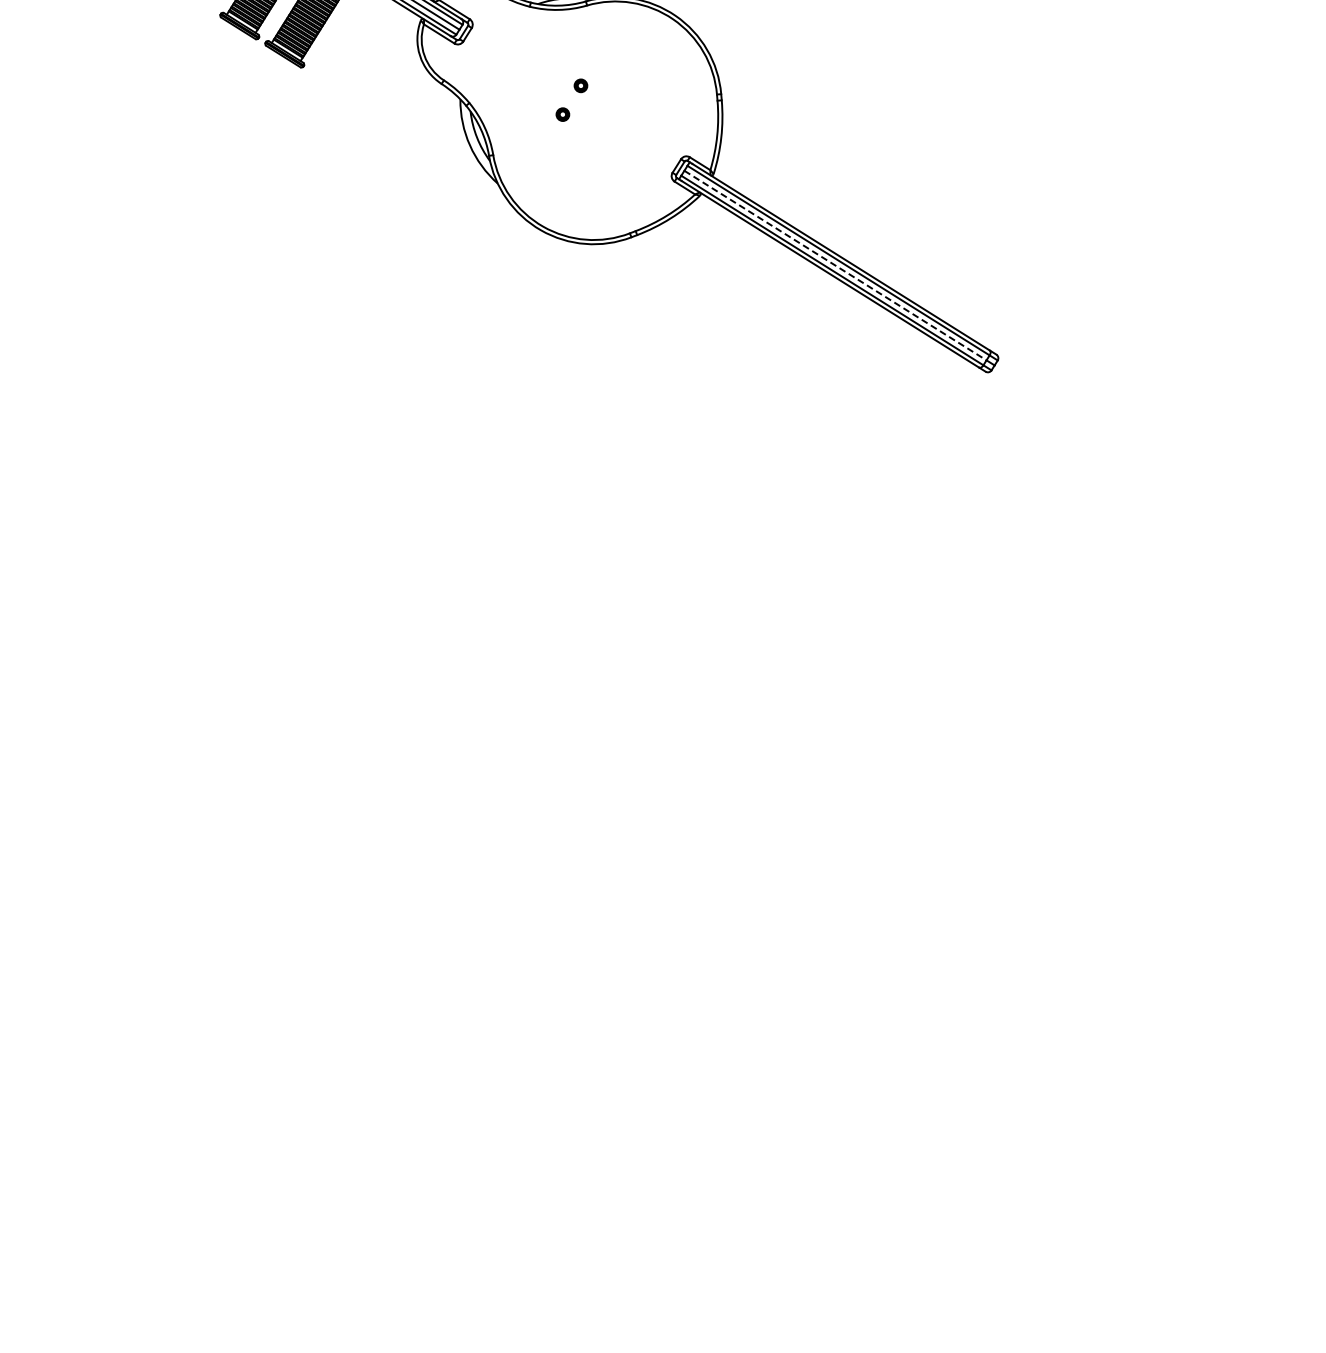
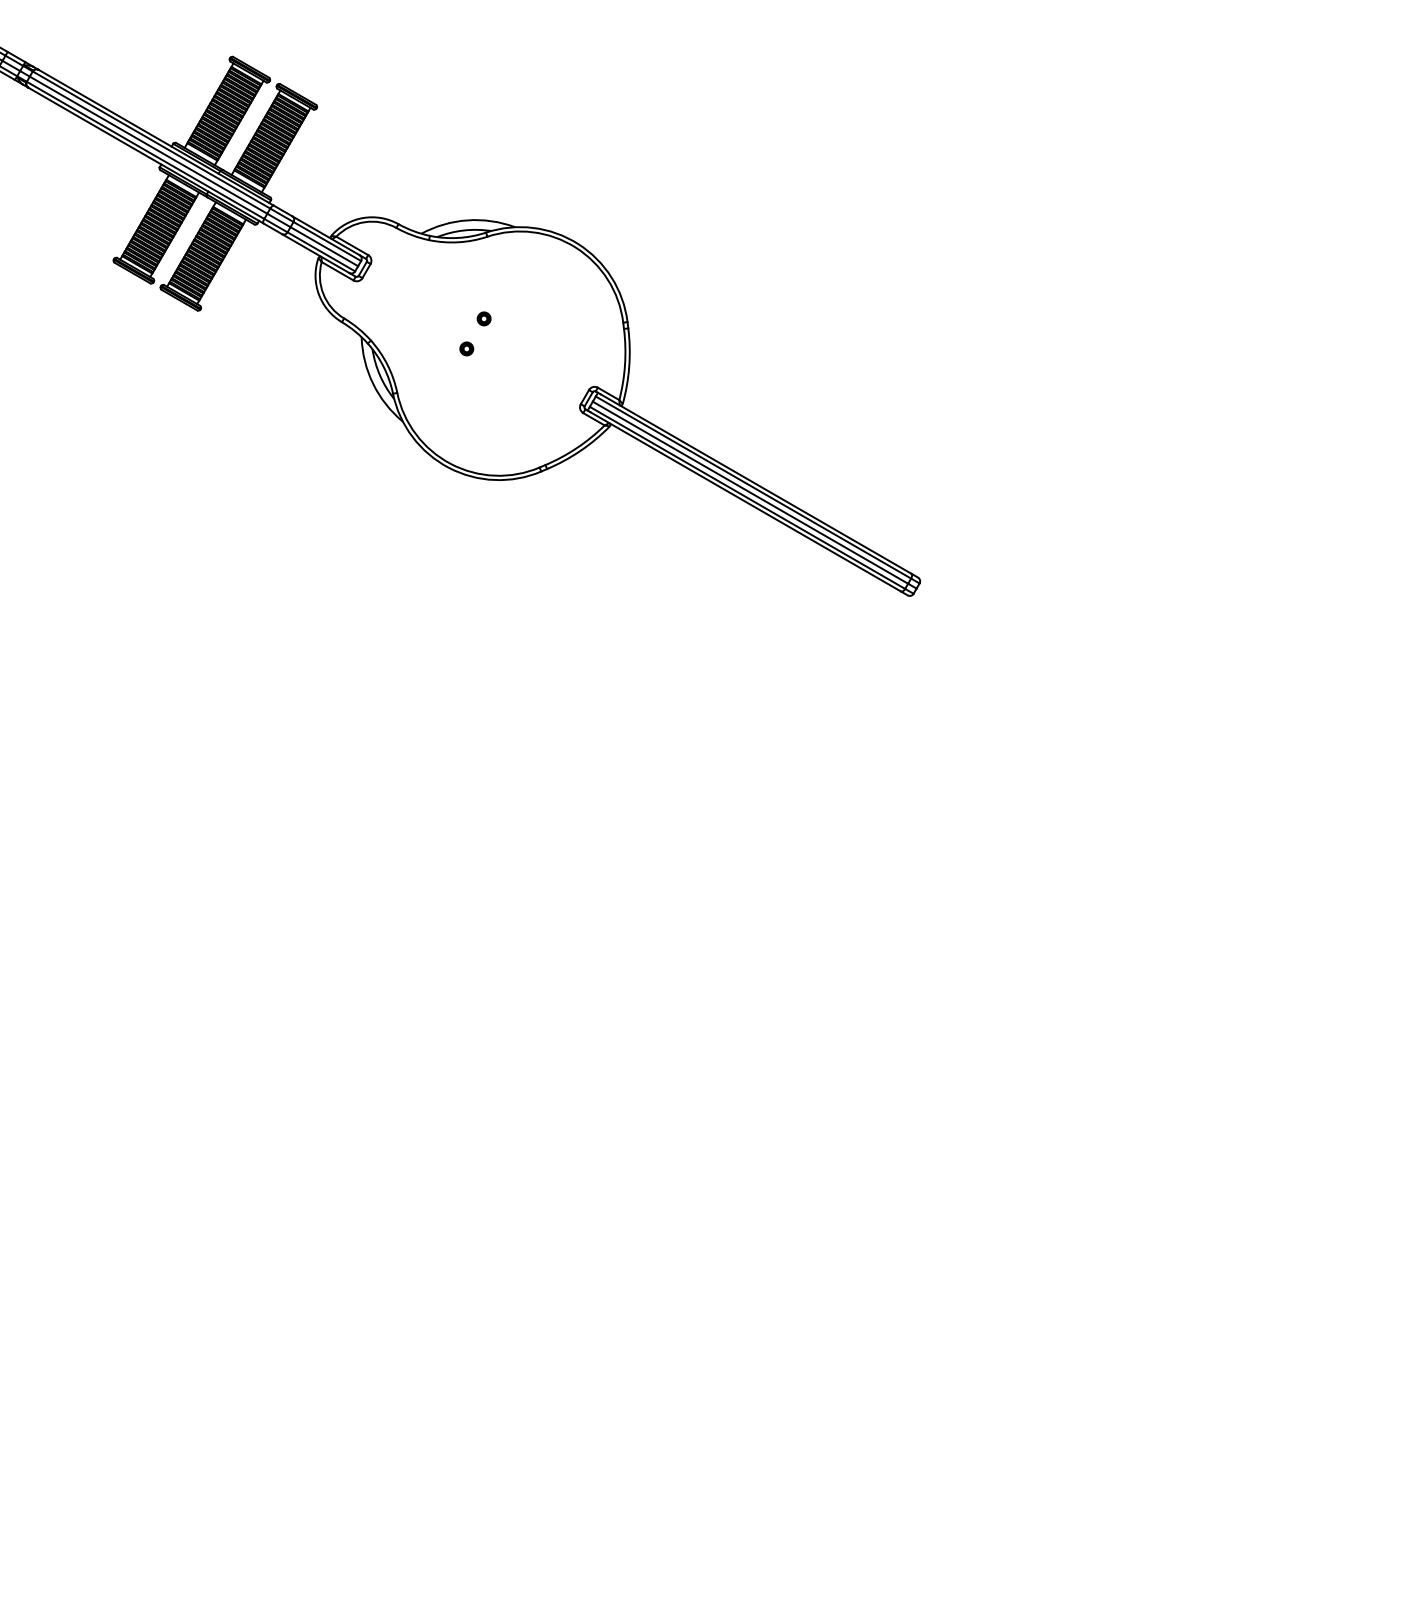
line: (835, 265) -> (750, 492), dashed -> solid

